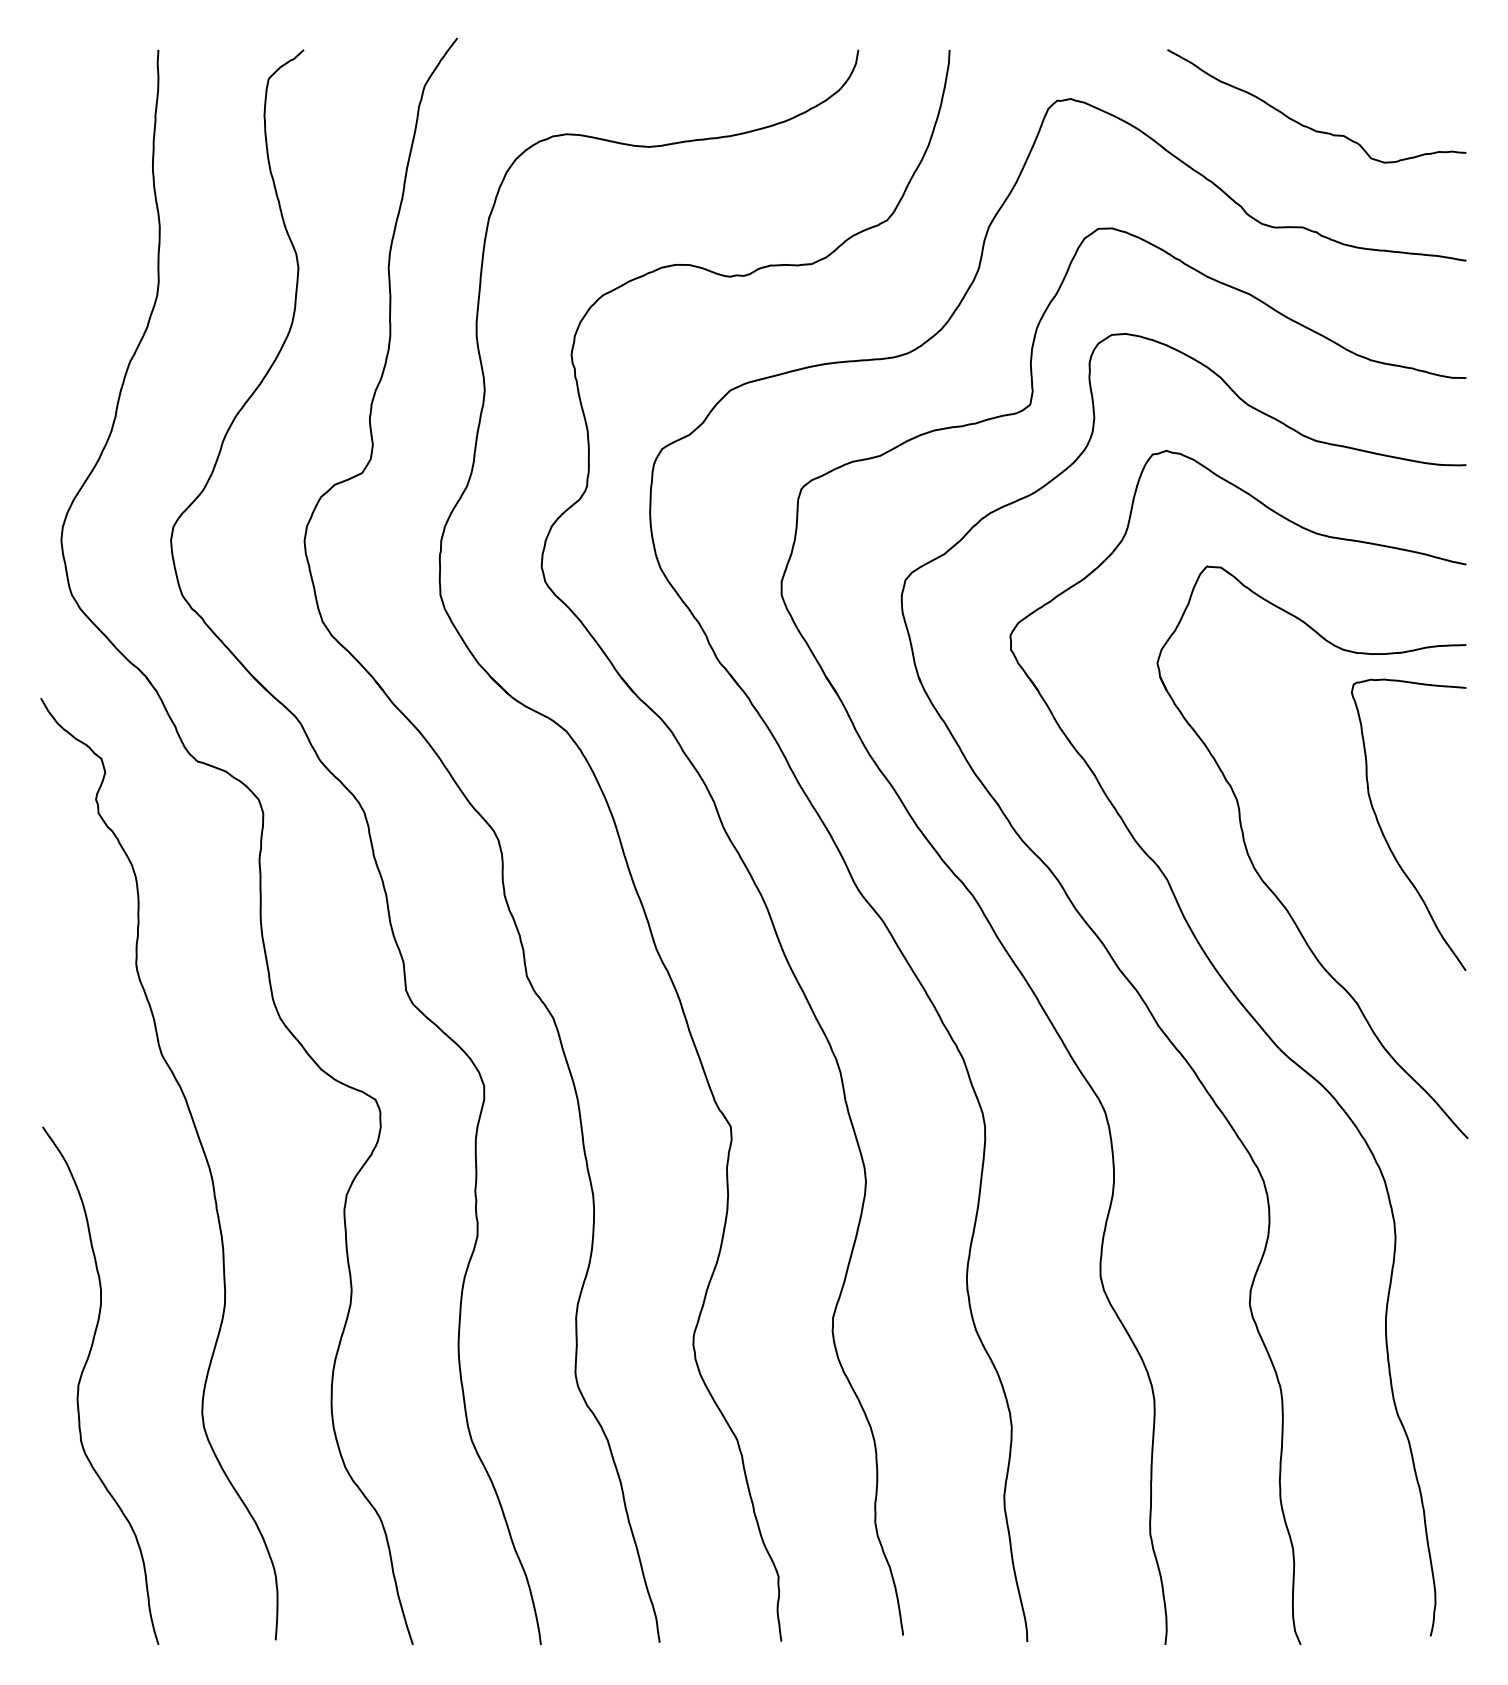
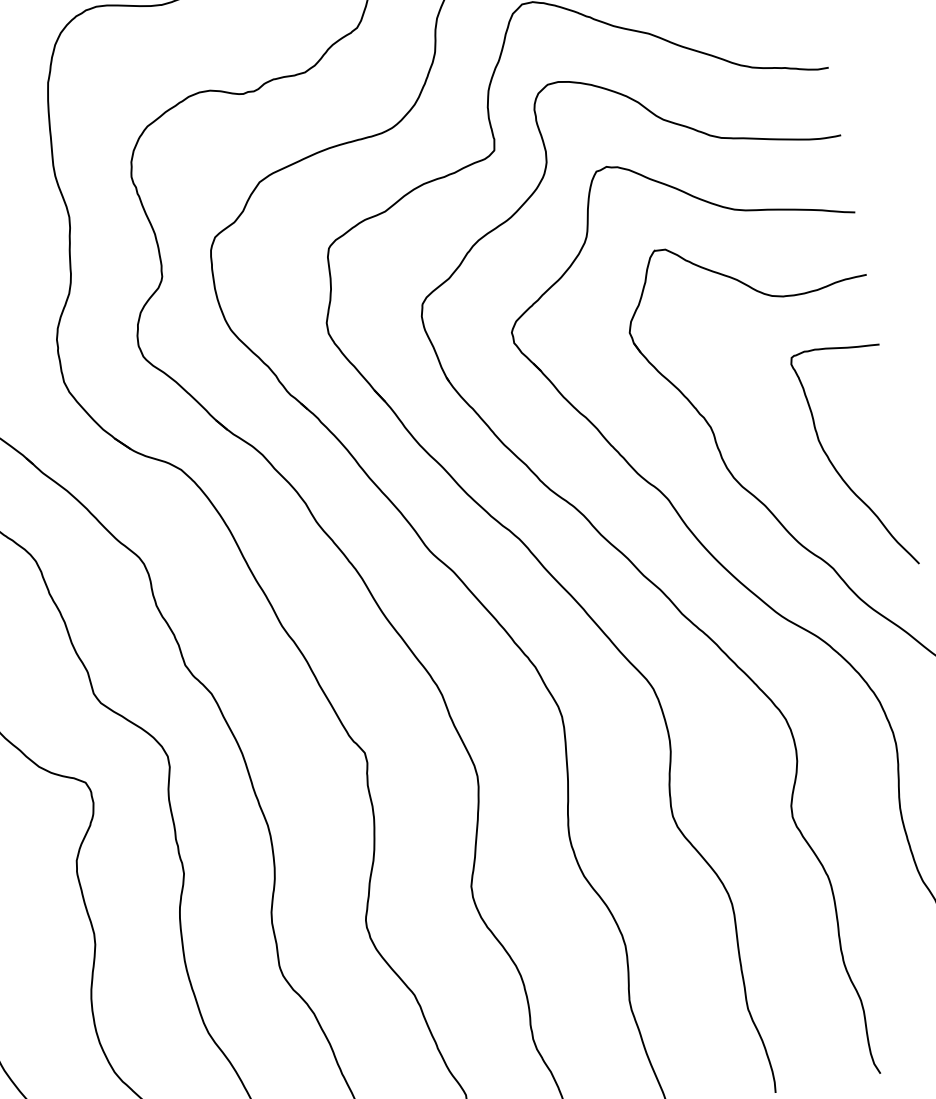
curve: (1385, 836) -> (837, 471), moved

